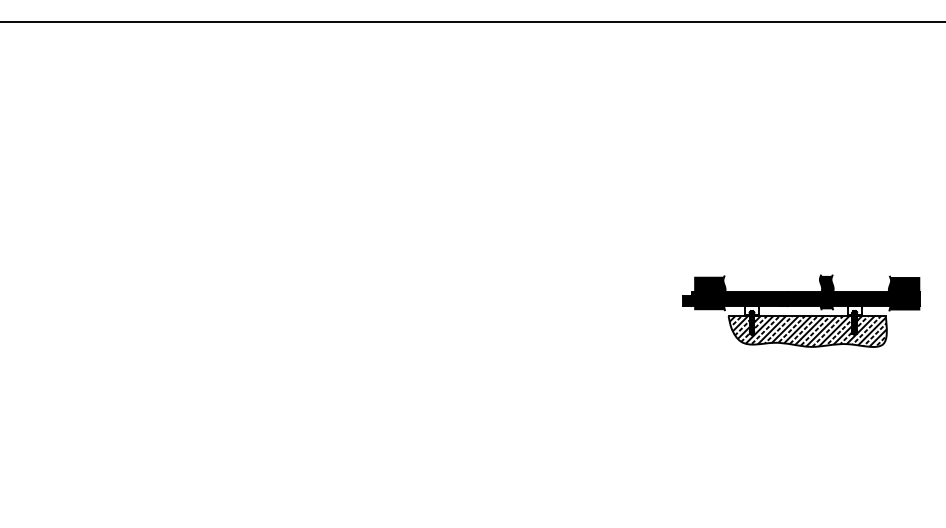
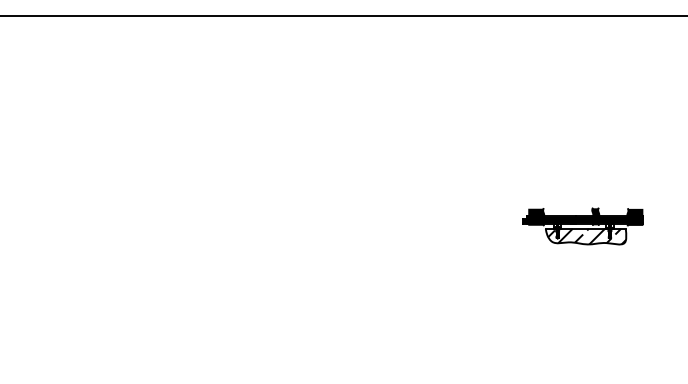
part: (801, 310) -> (582, 225), size x0.7

